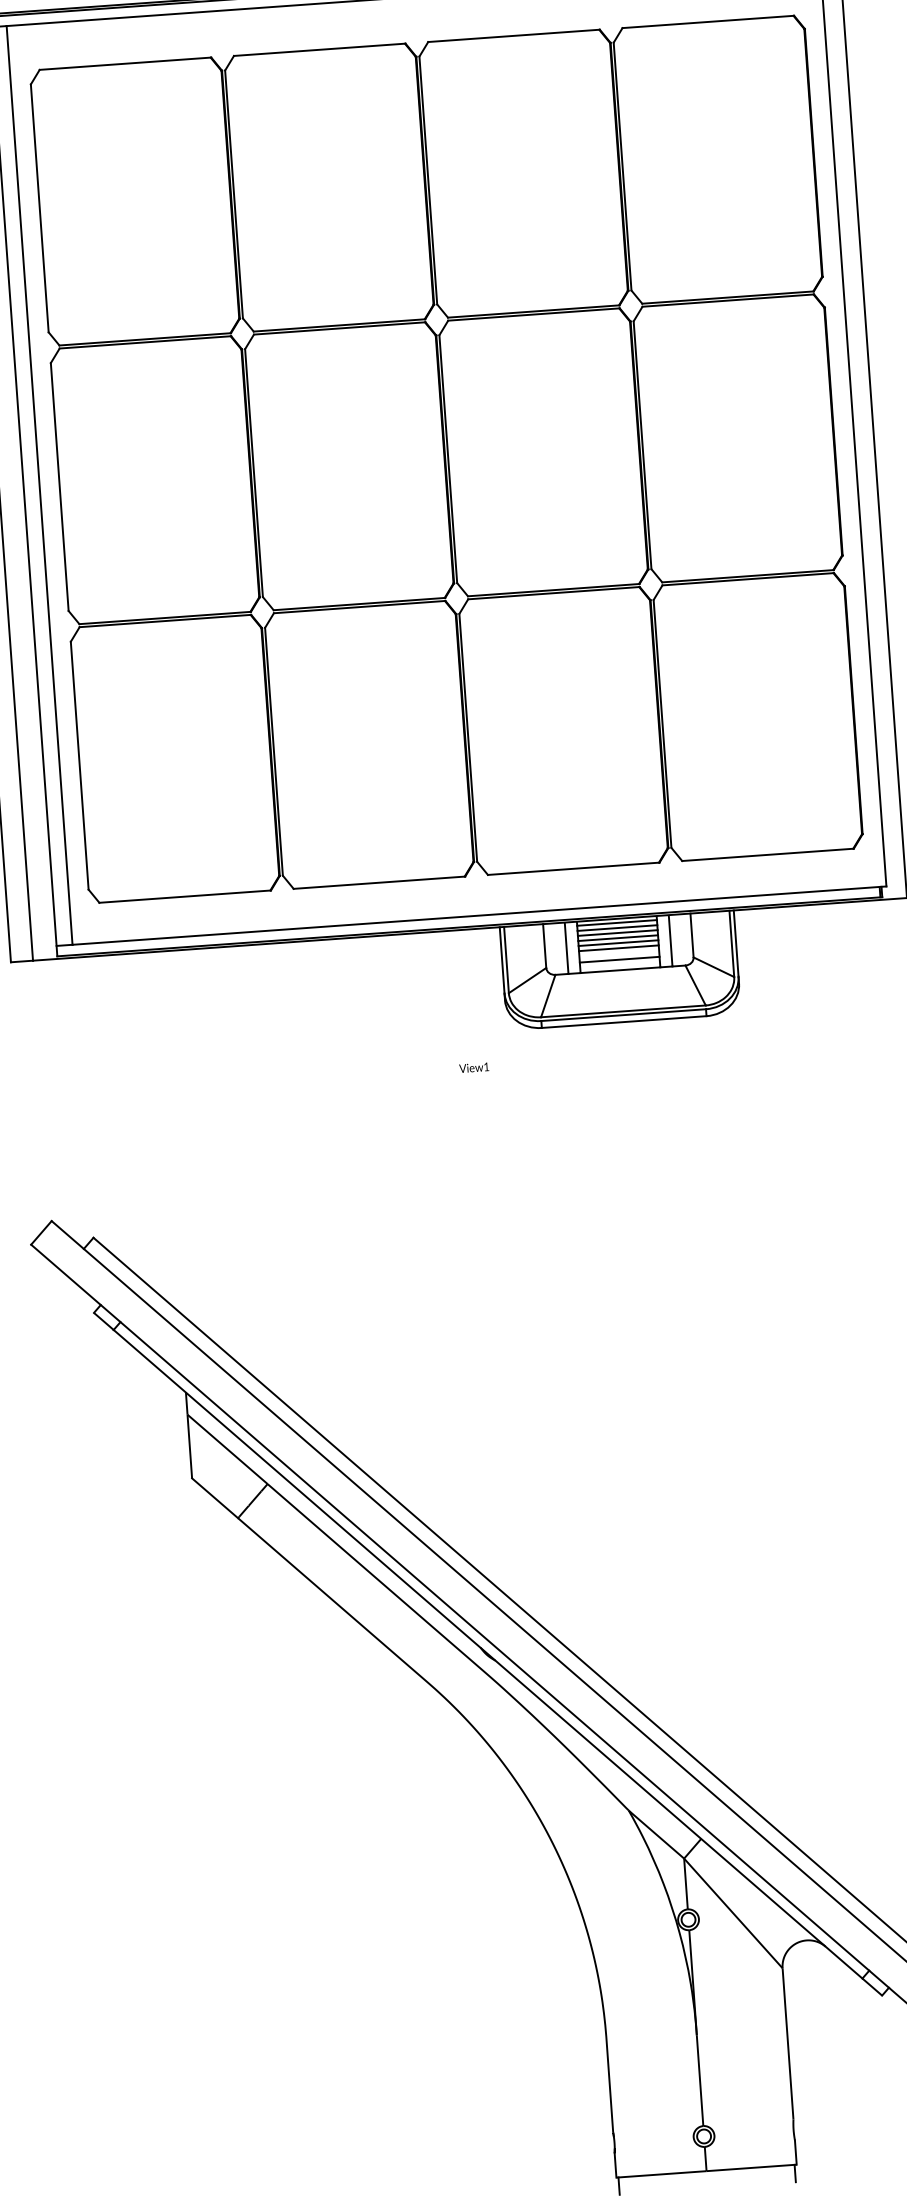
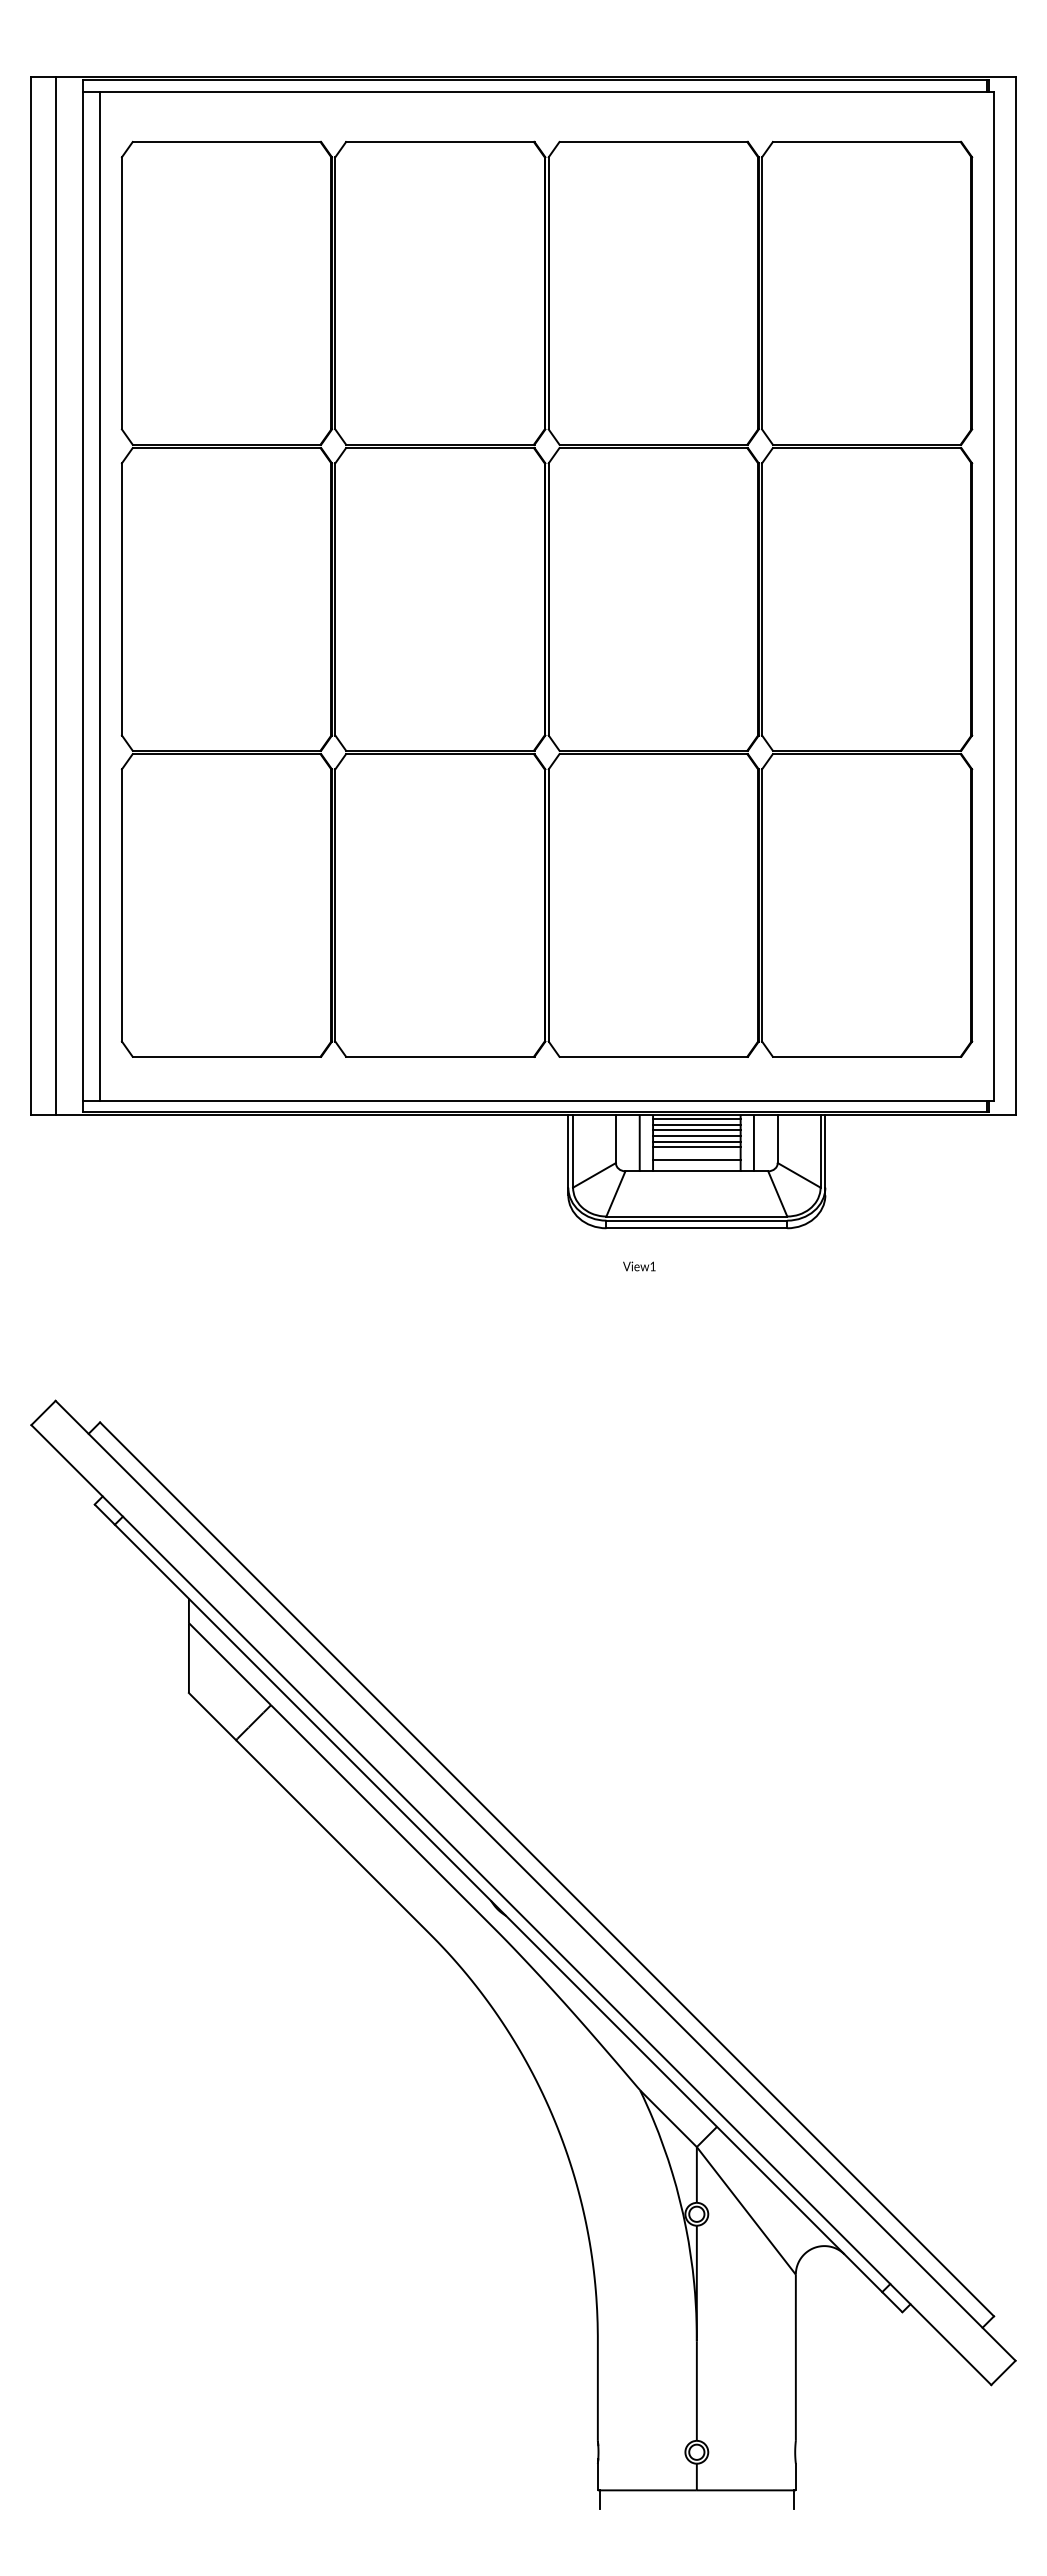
text: (474, 1067) -> (639, 1266), moved

